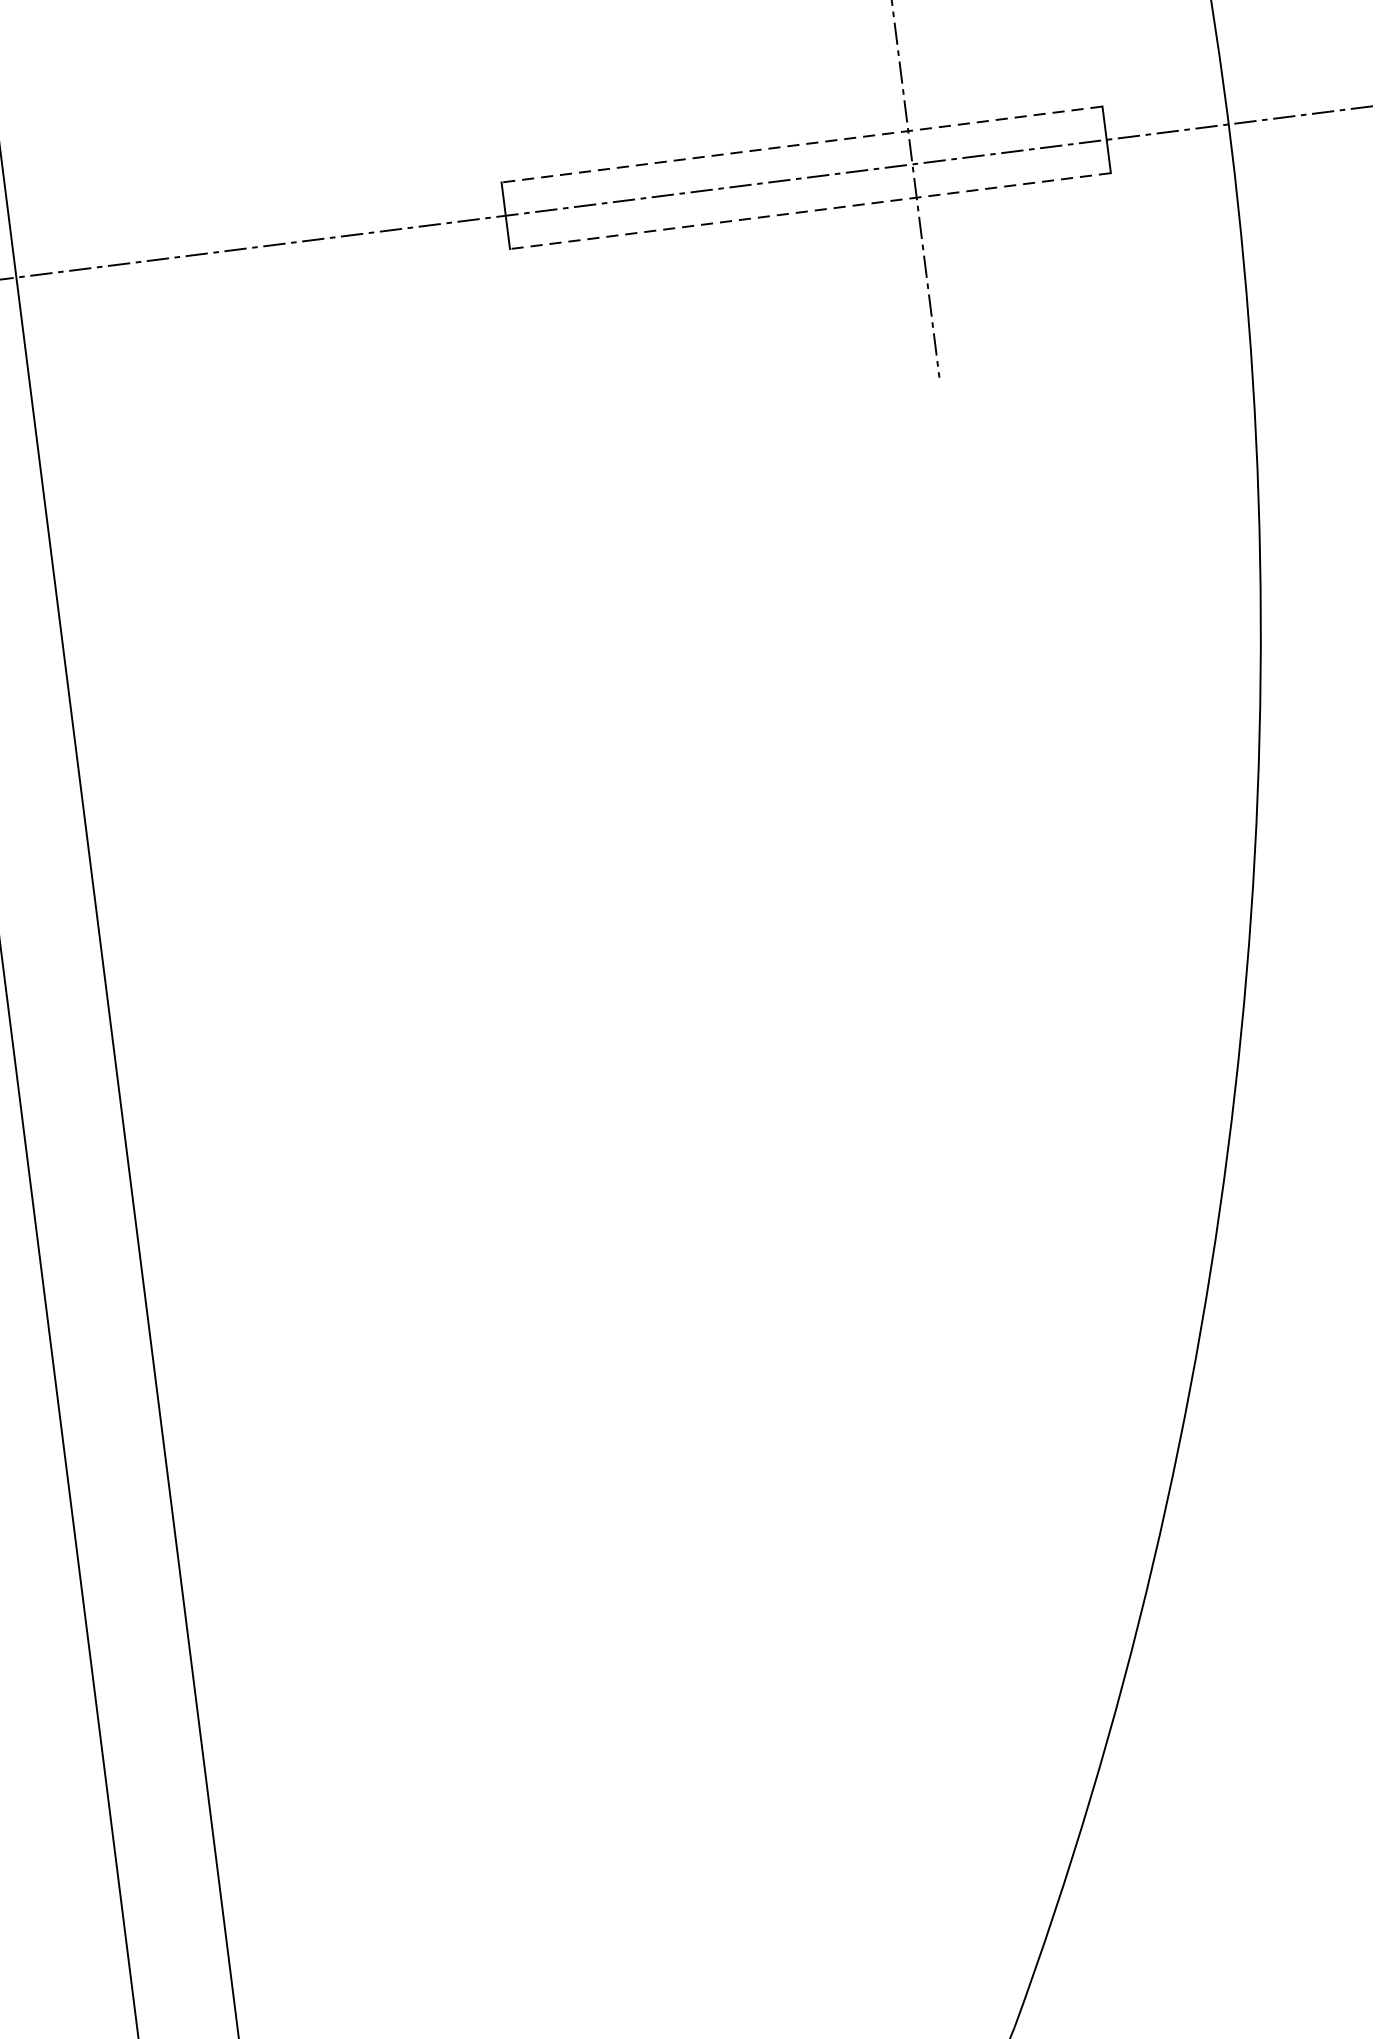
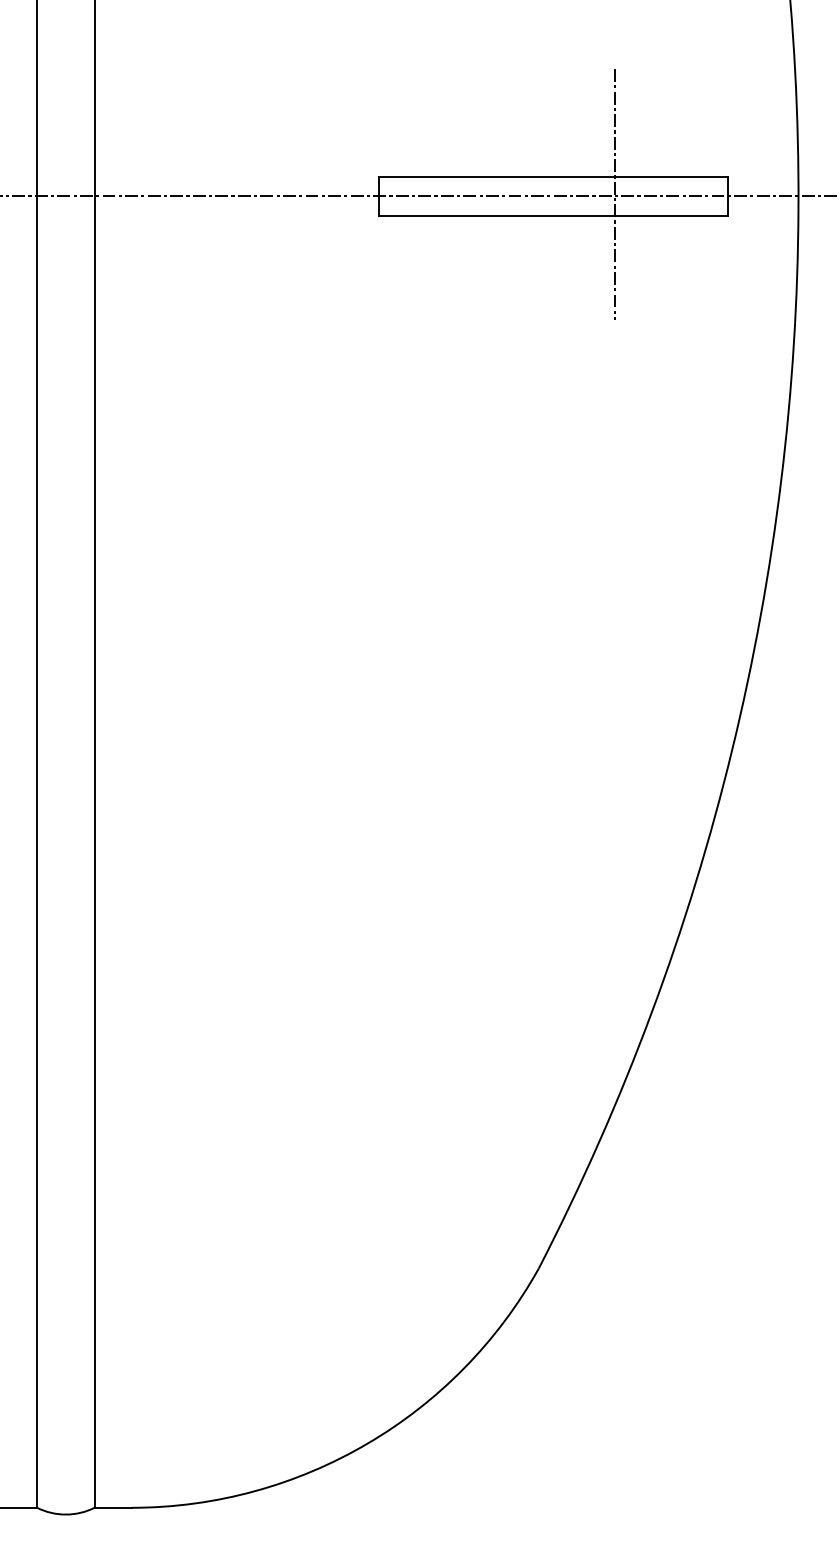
line: (800, 145) -> (552, 177), dashed -> solid
line: (809, 210) -> (552, 215), dashed -> solid

